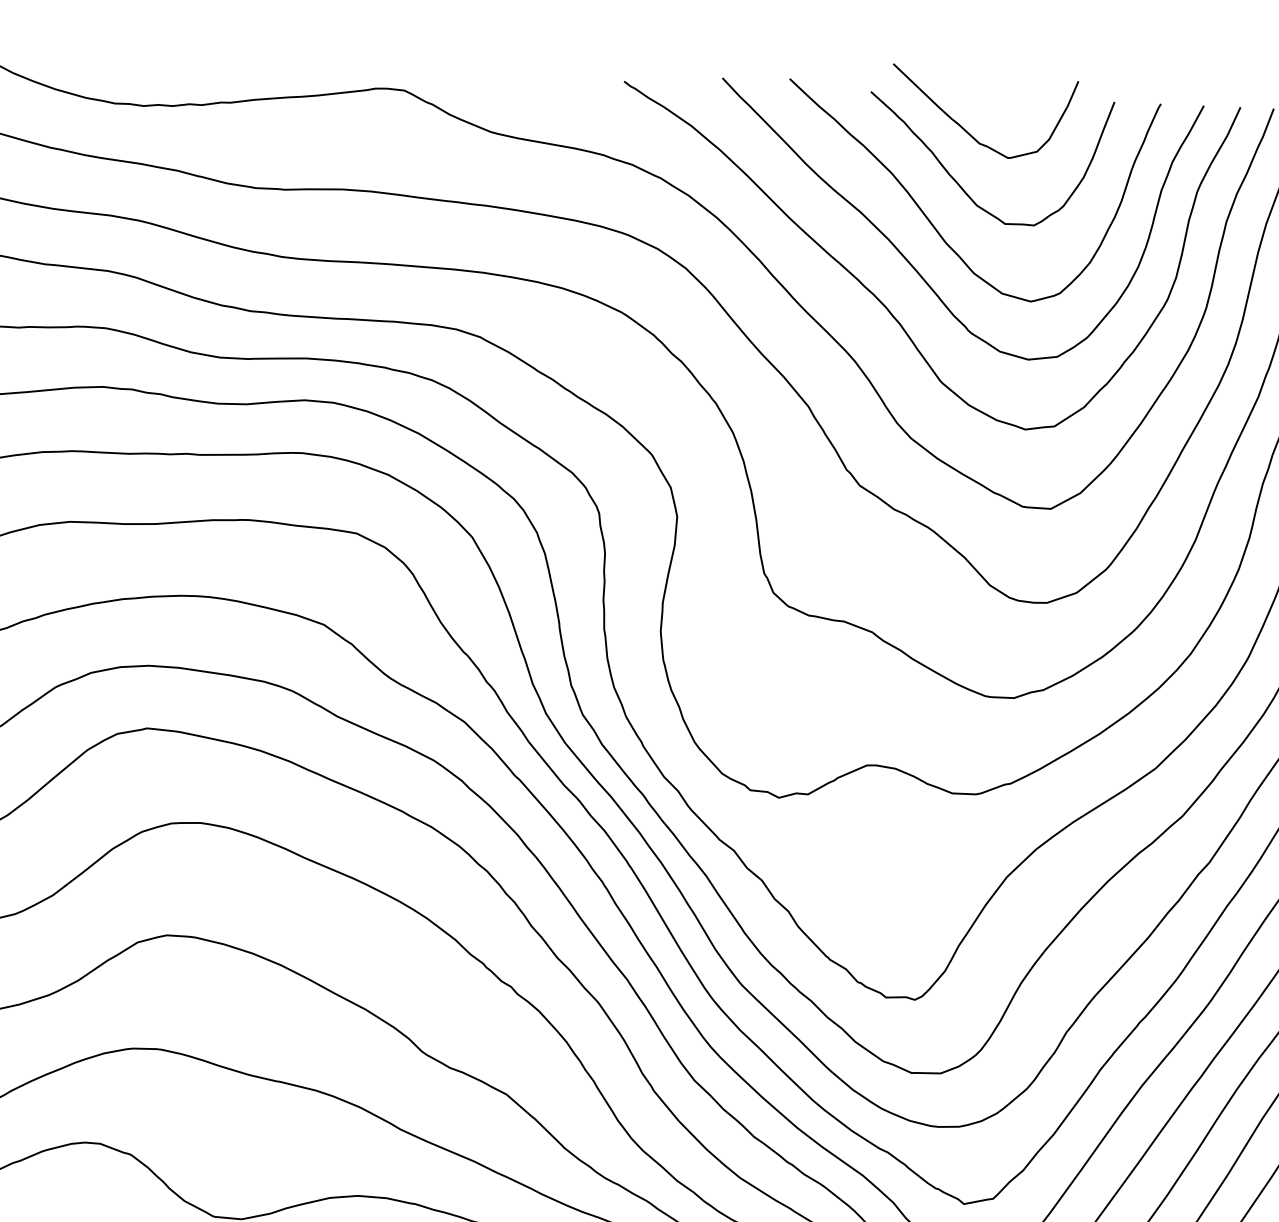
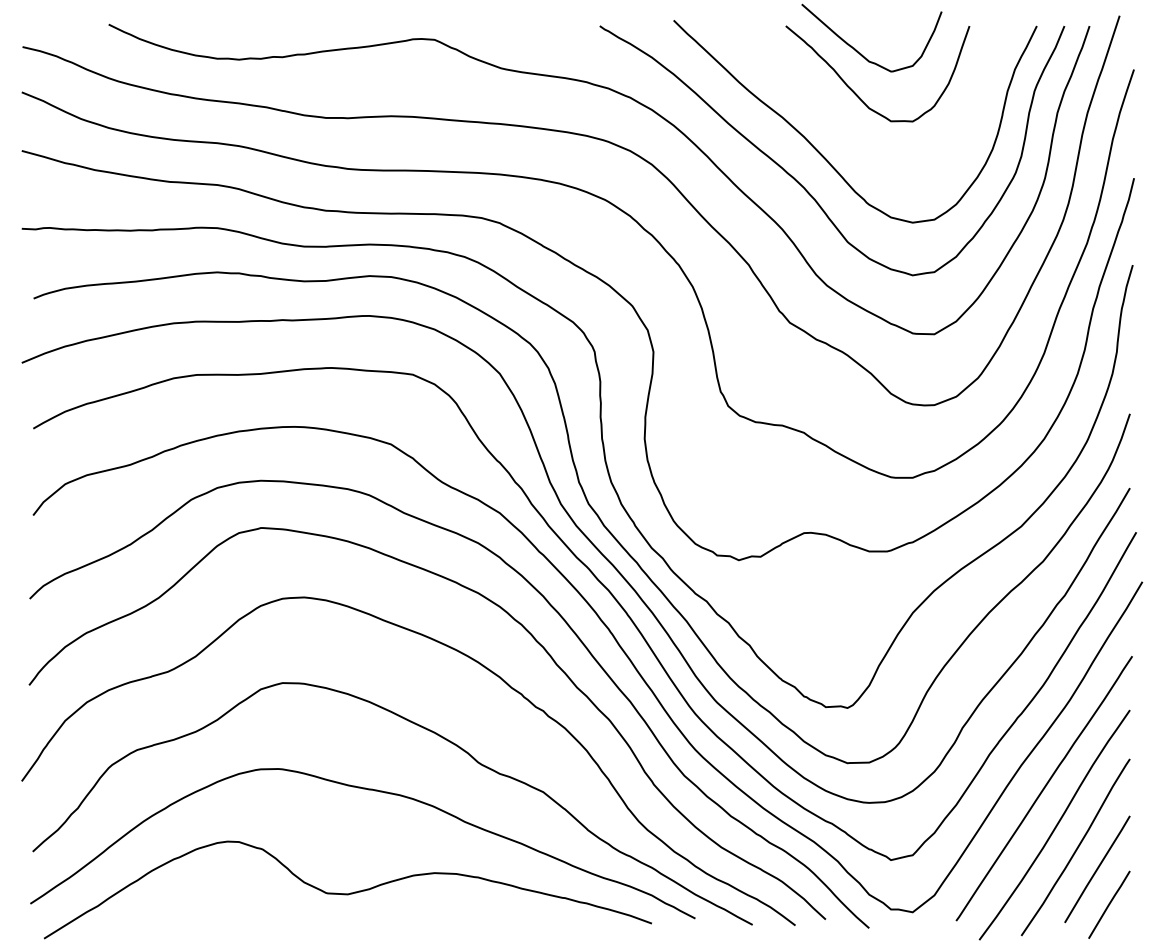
curve: (932, 222) -> (836, 122), removed

